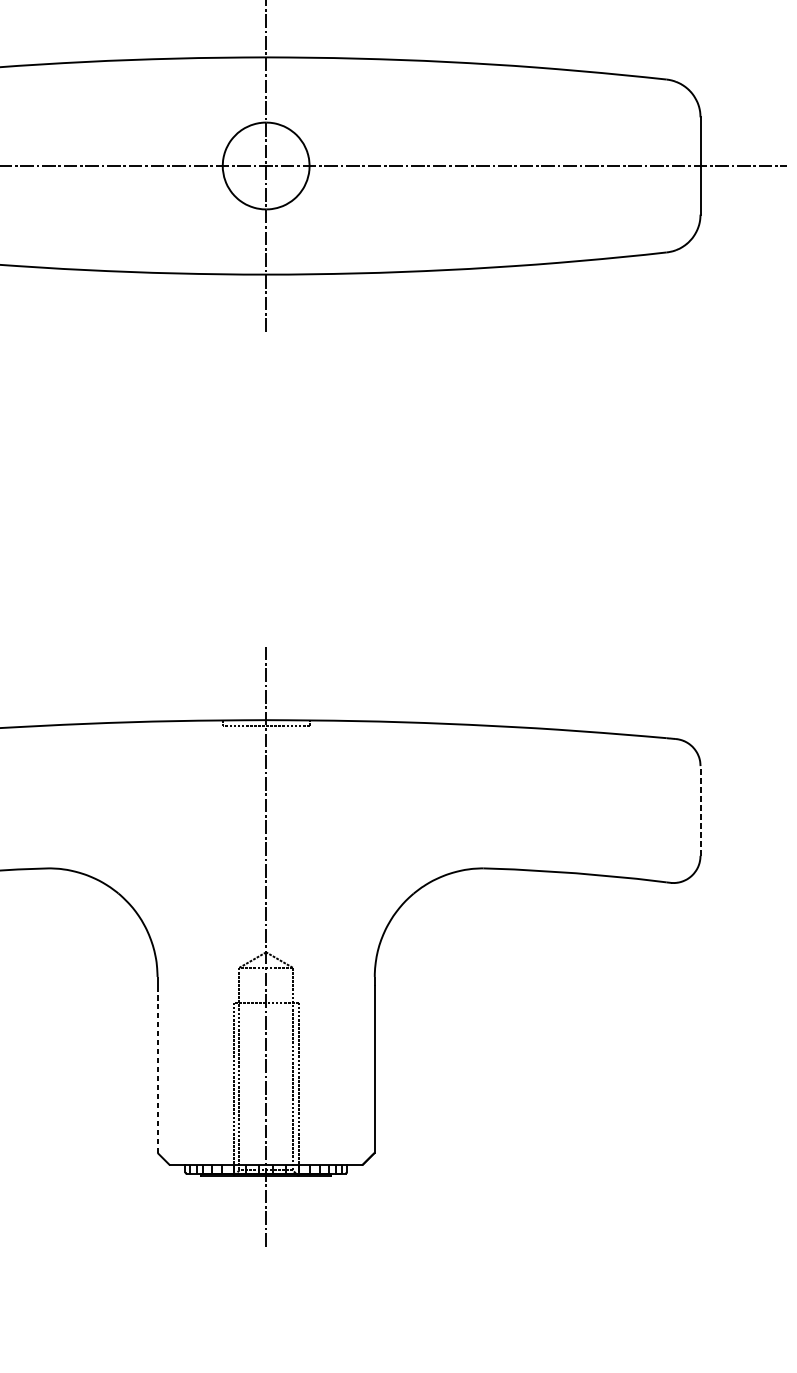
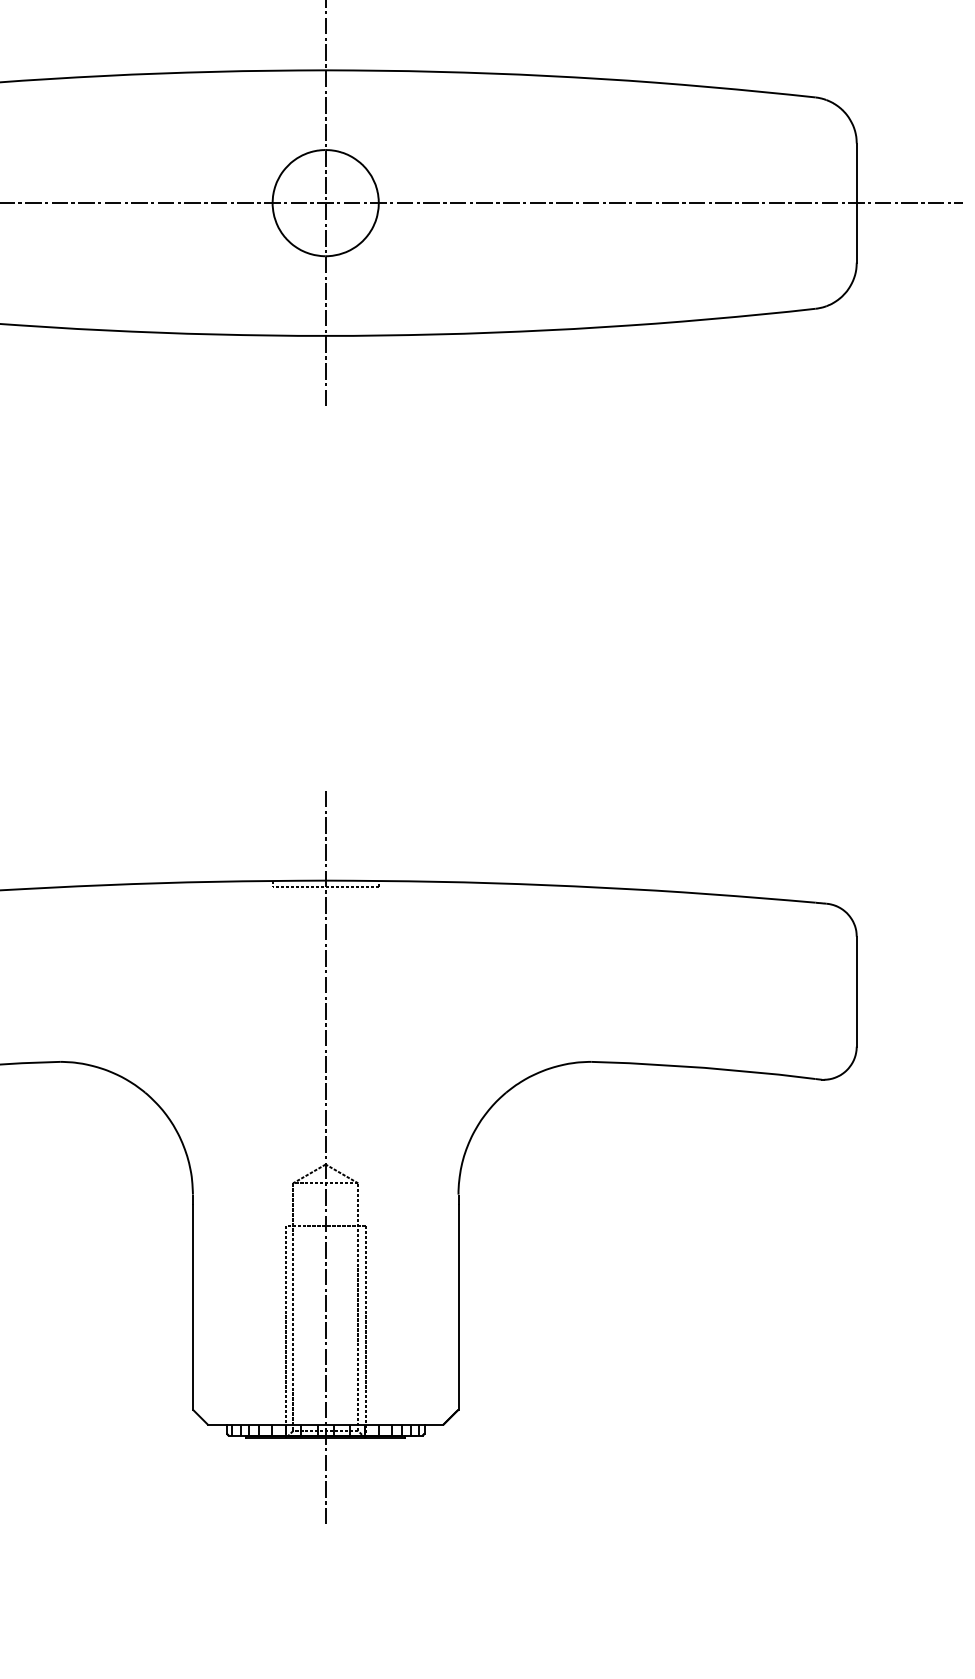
line: (700, 810) -> (856, 991), dashed -> solid
line: (157, 1070) -> (192, 1308), dashed -> solid

